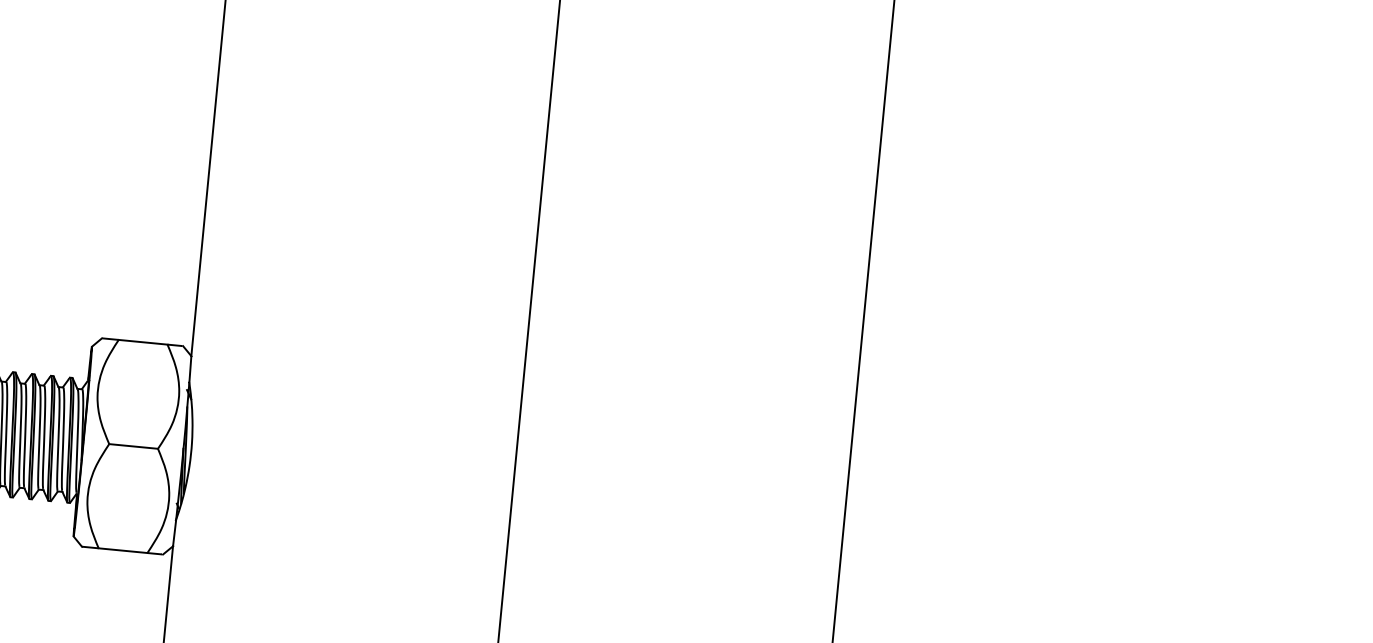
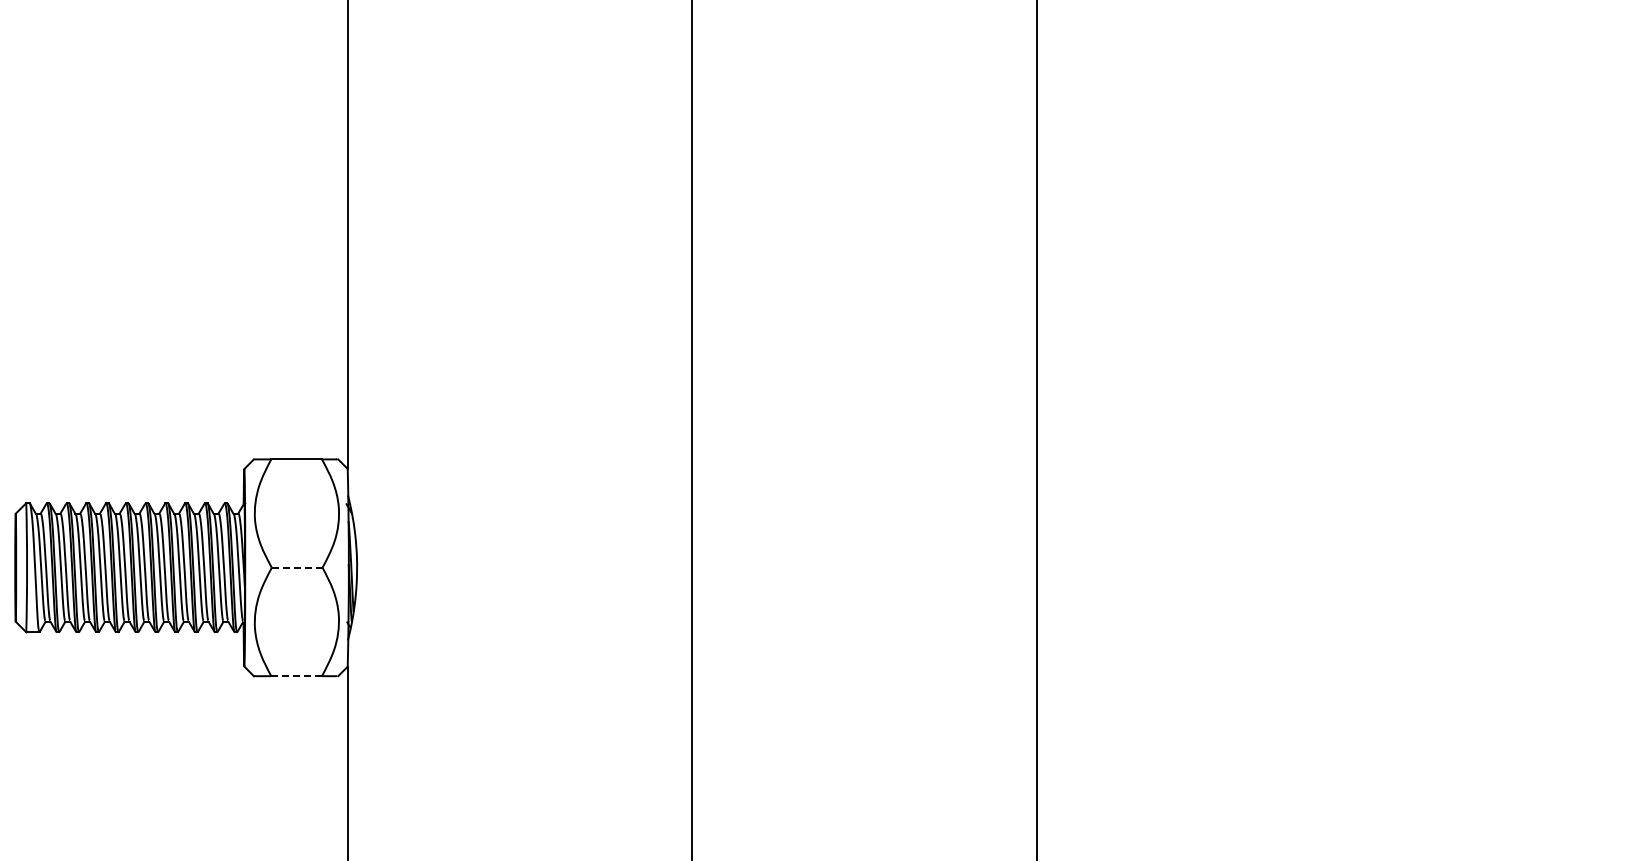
line: (132, 446) -> (296, 567), solid -> dashed
line: (122, 550) -> (296, 676), solid -> dashed

